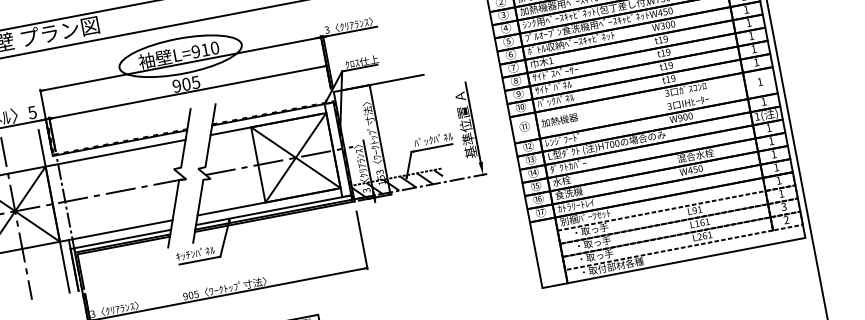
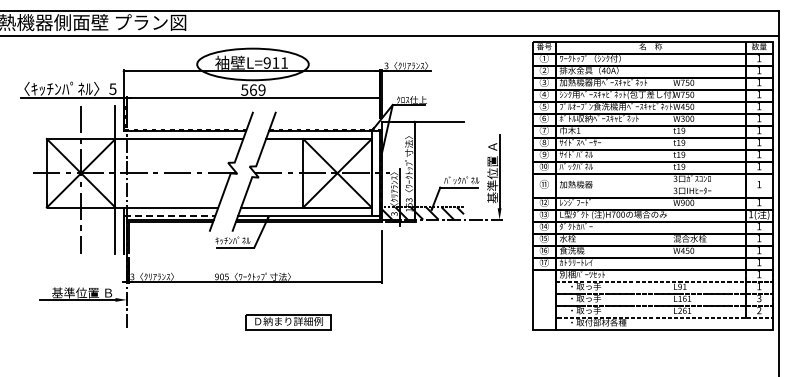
text: (214, 47) -> (284, 62), L=910 -> L=911
text: (186, 83) -> (253, 89), 905 -> 569
line: (120, 239) -> (169, 215), solid -> dashed

